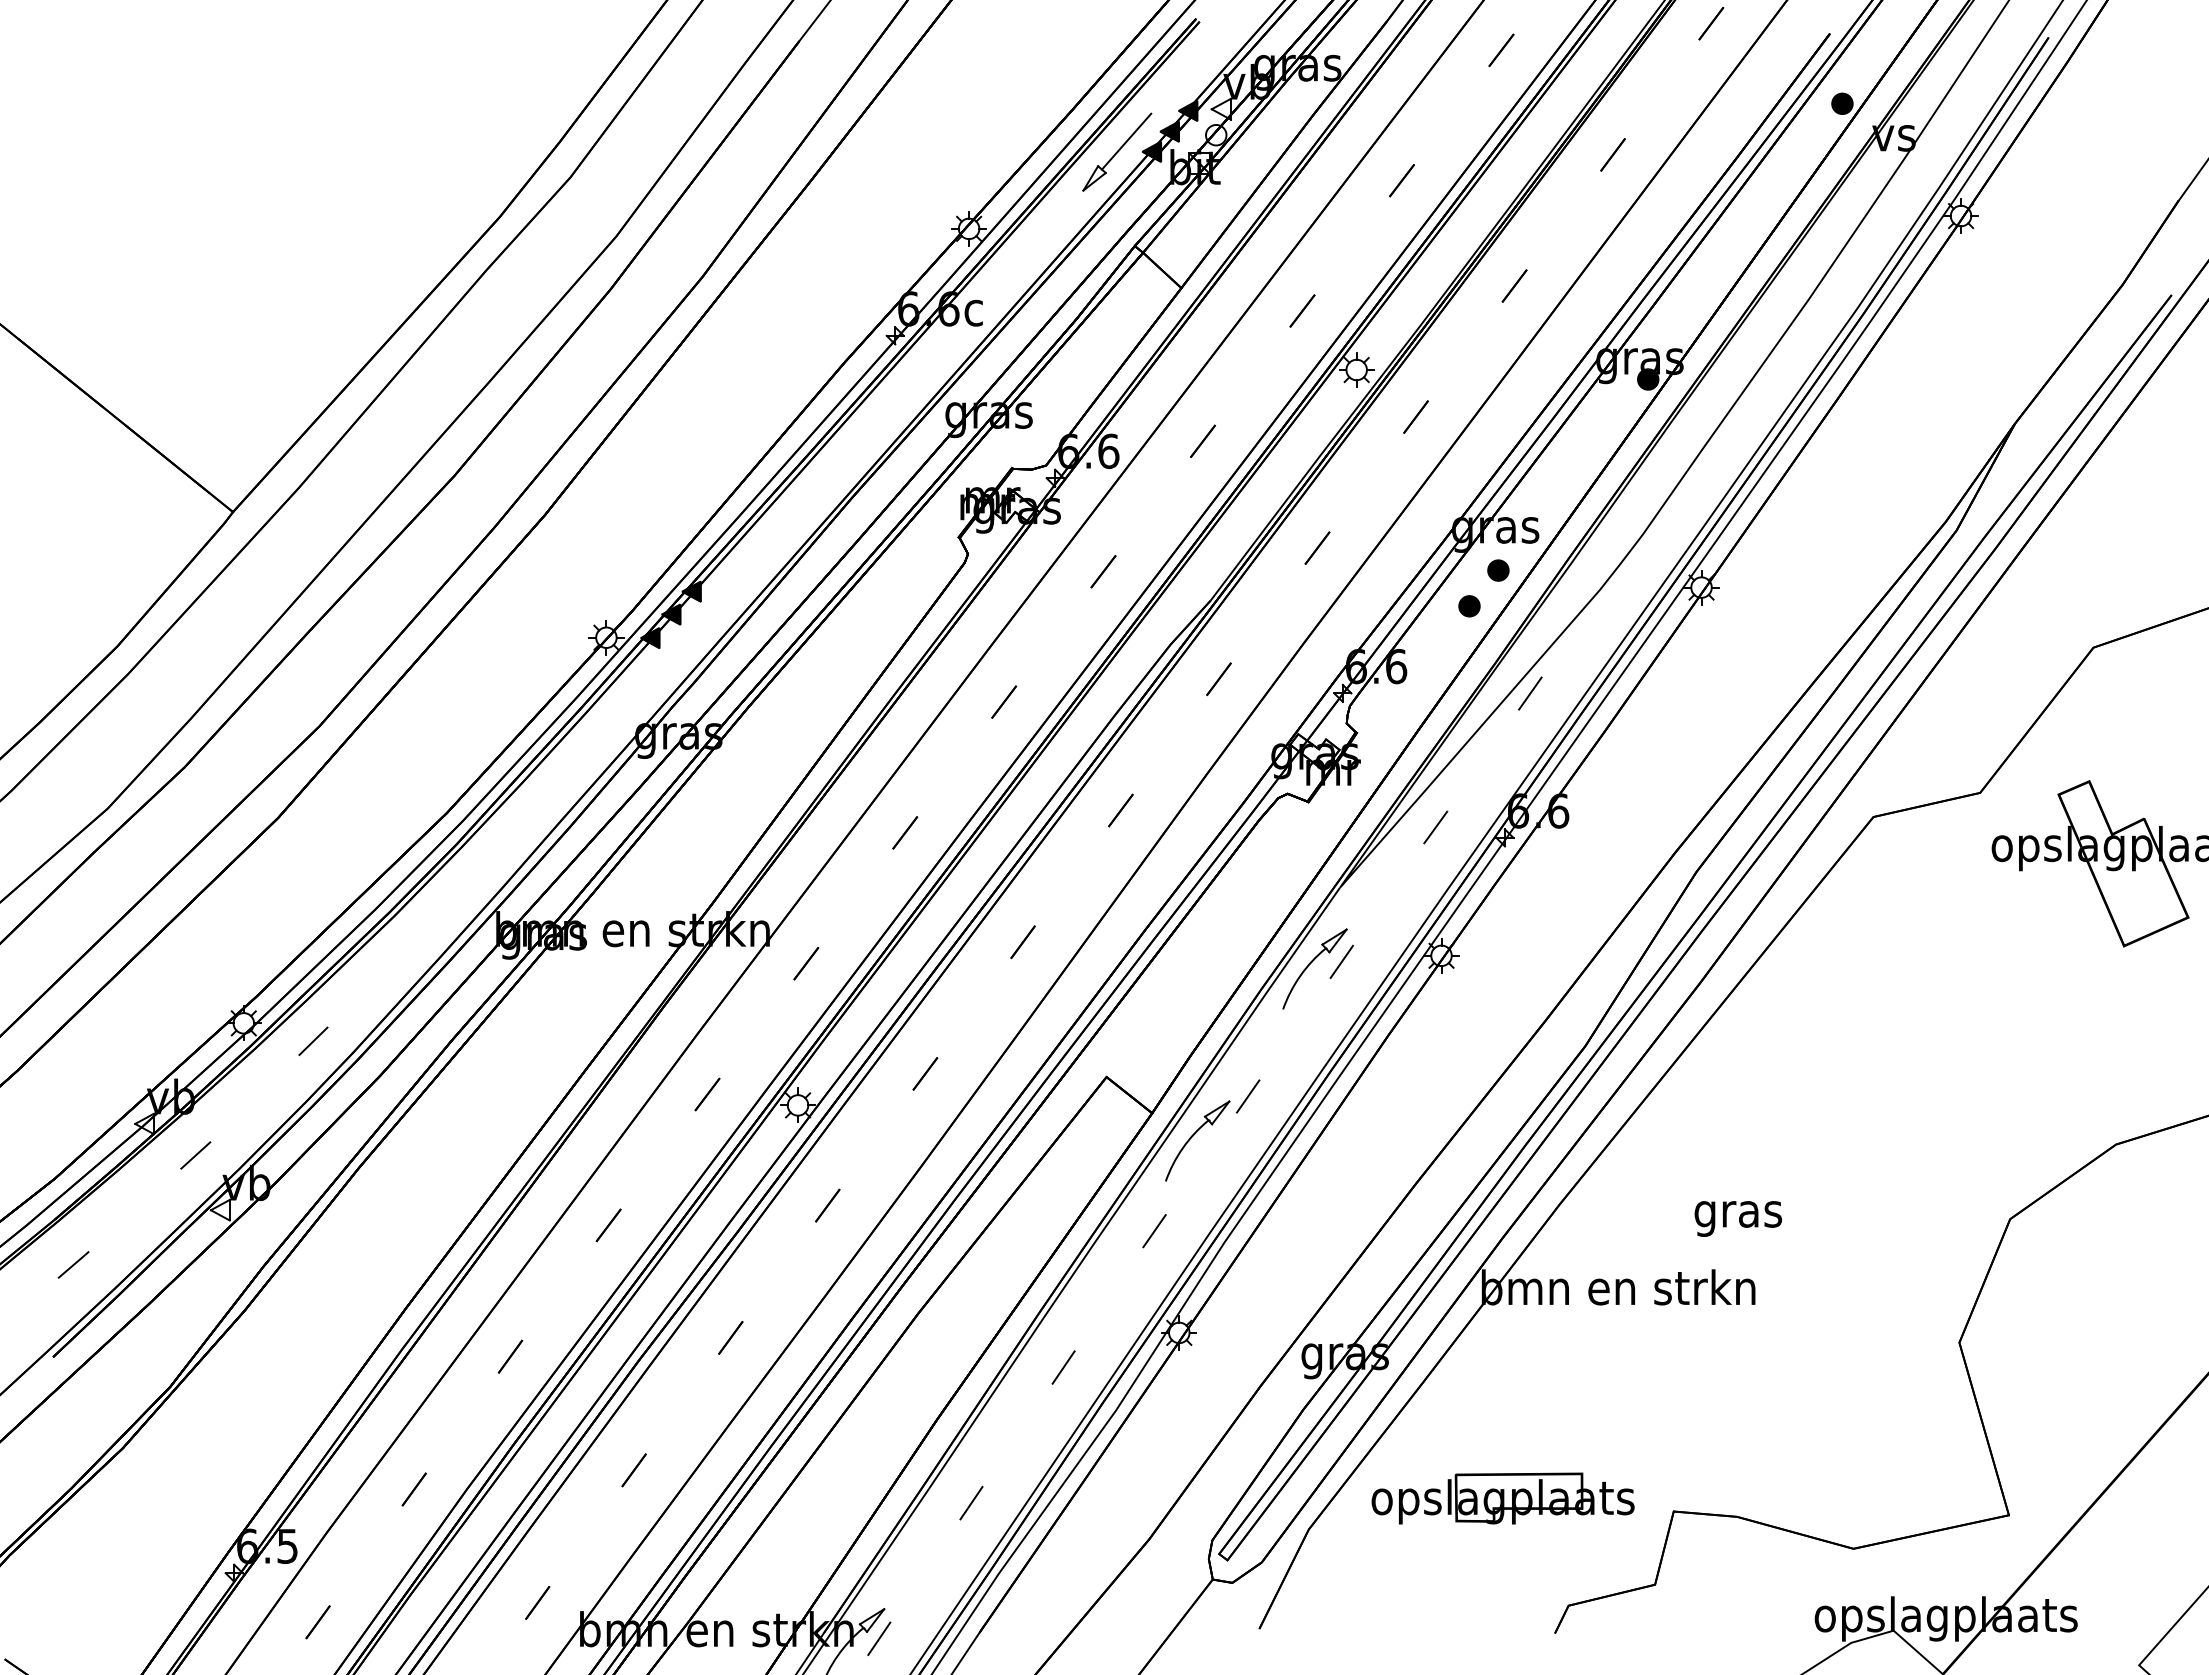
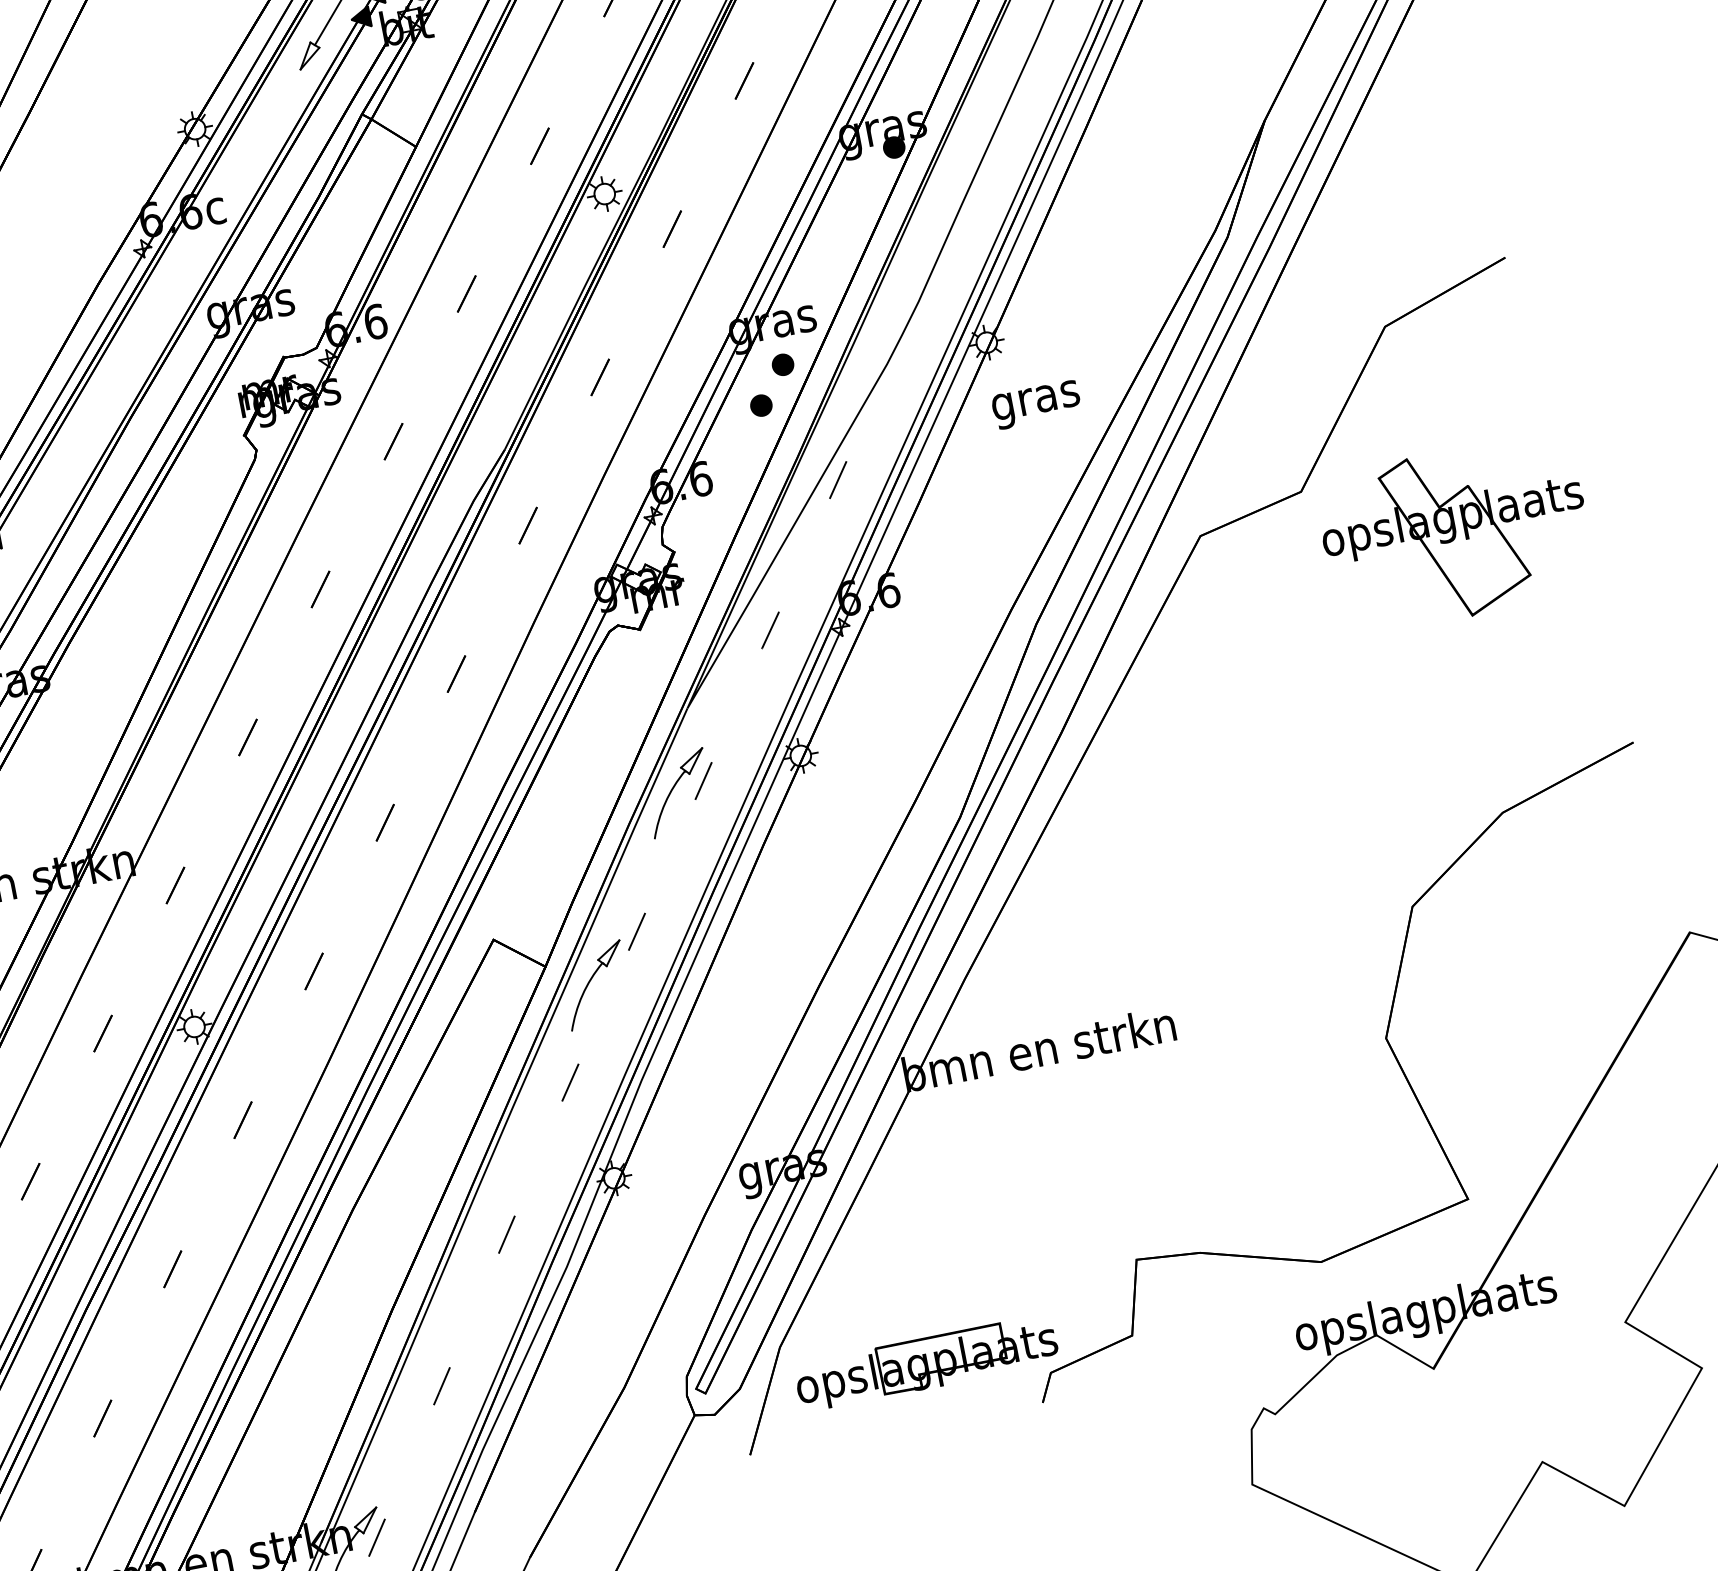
text: (1737, 1218) -> (1035, 404), moved
part: (1502, 1498) -> (925, 1363), moved

